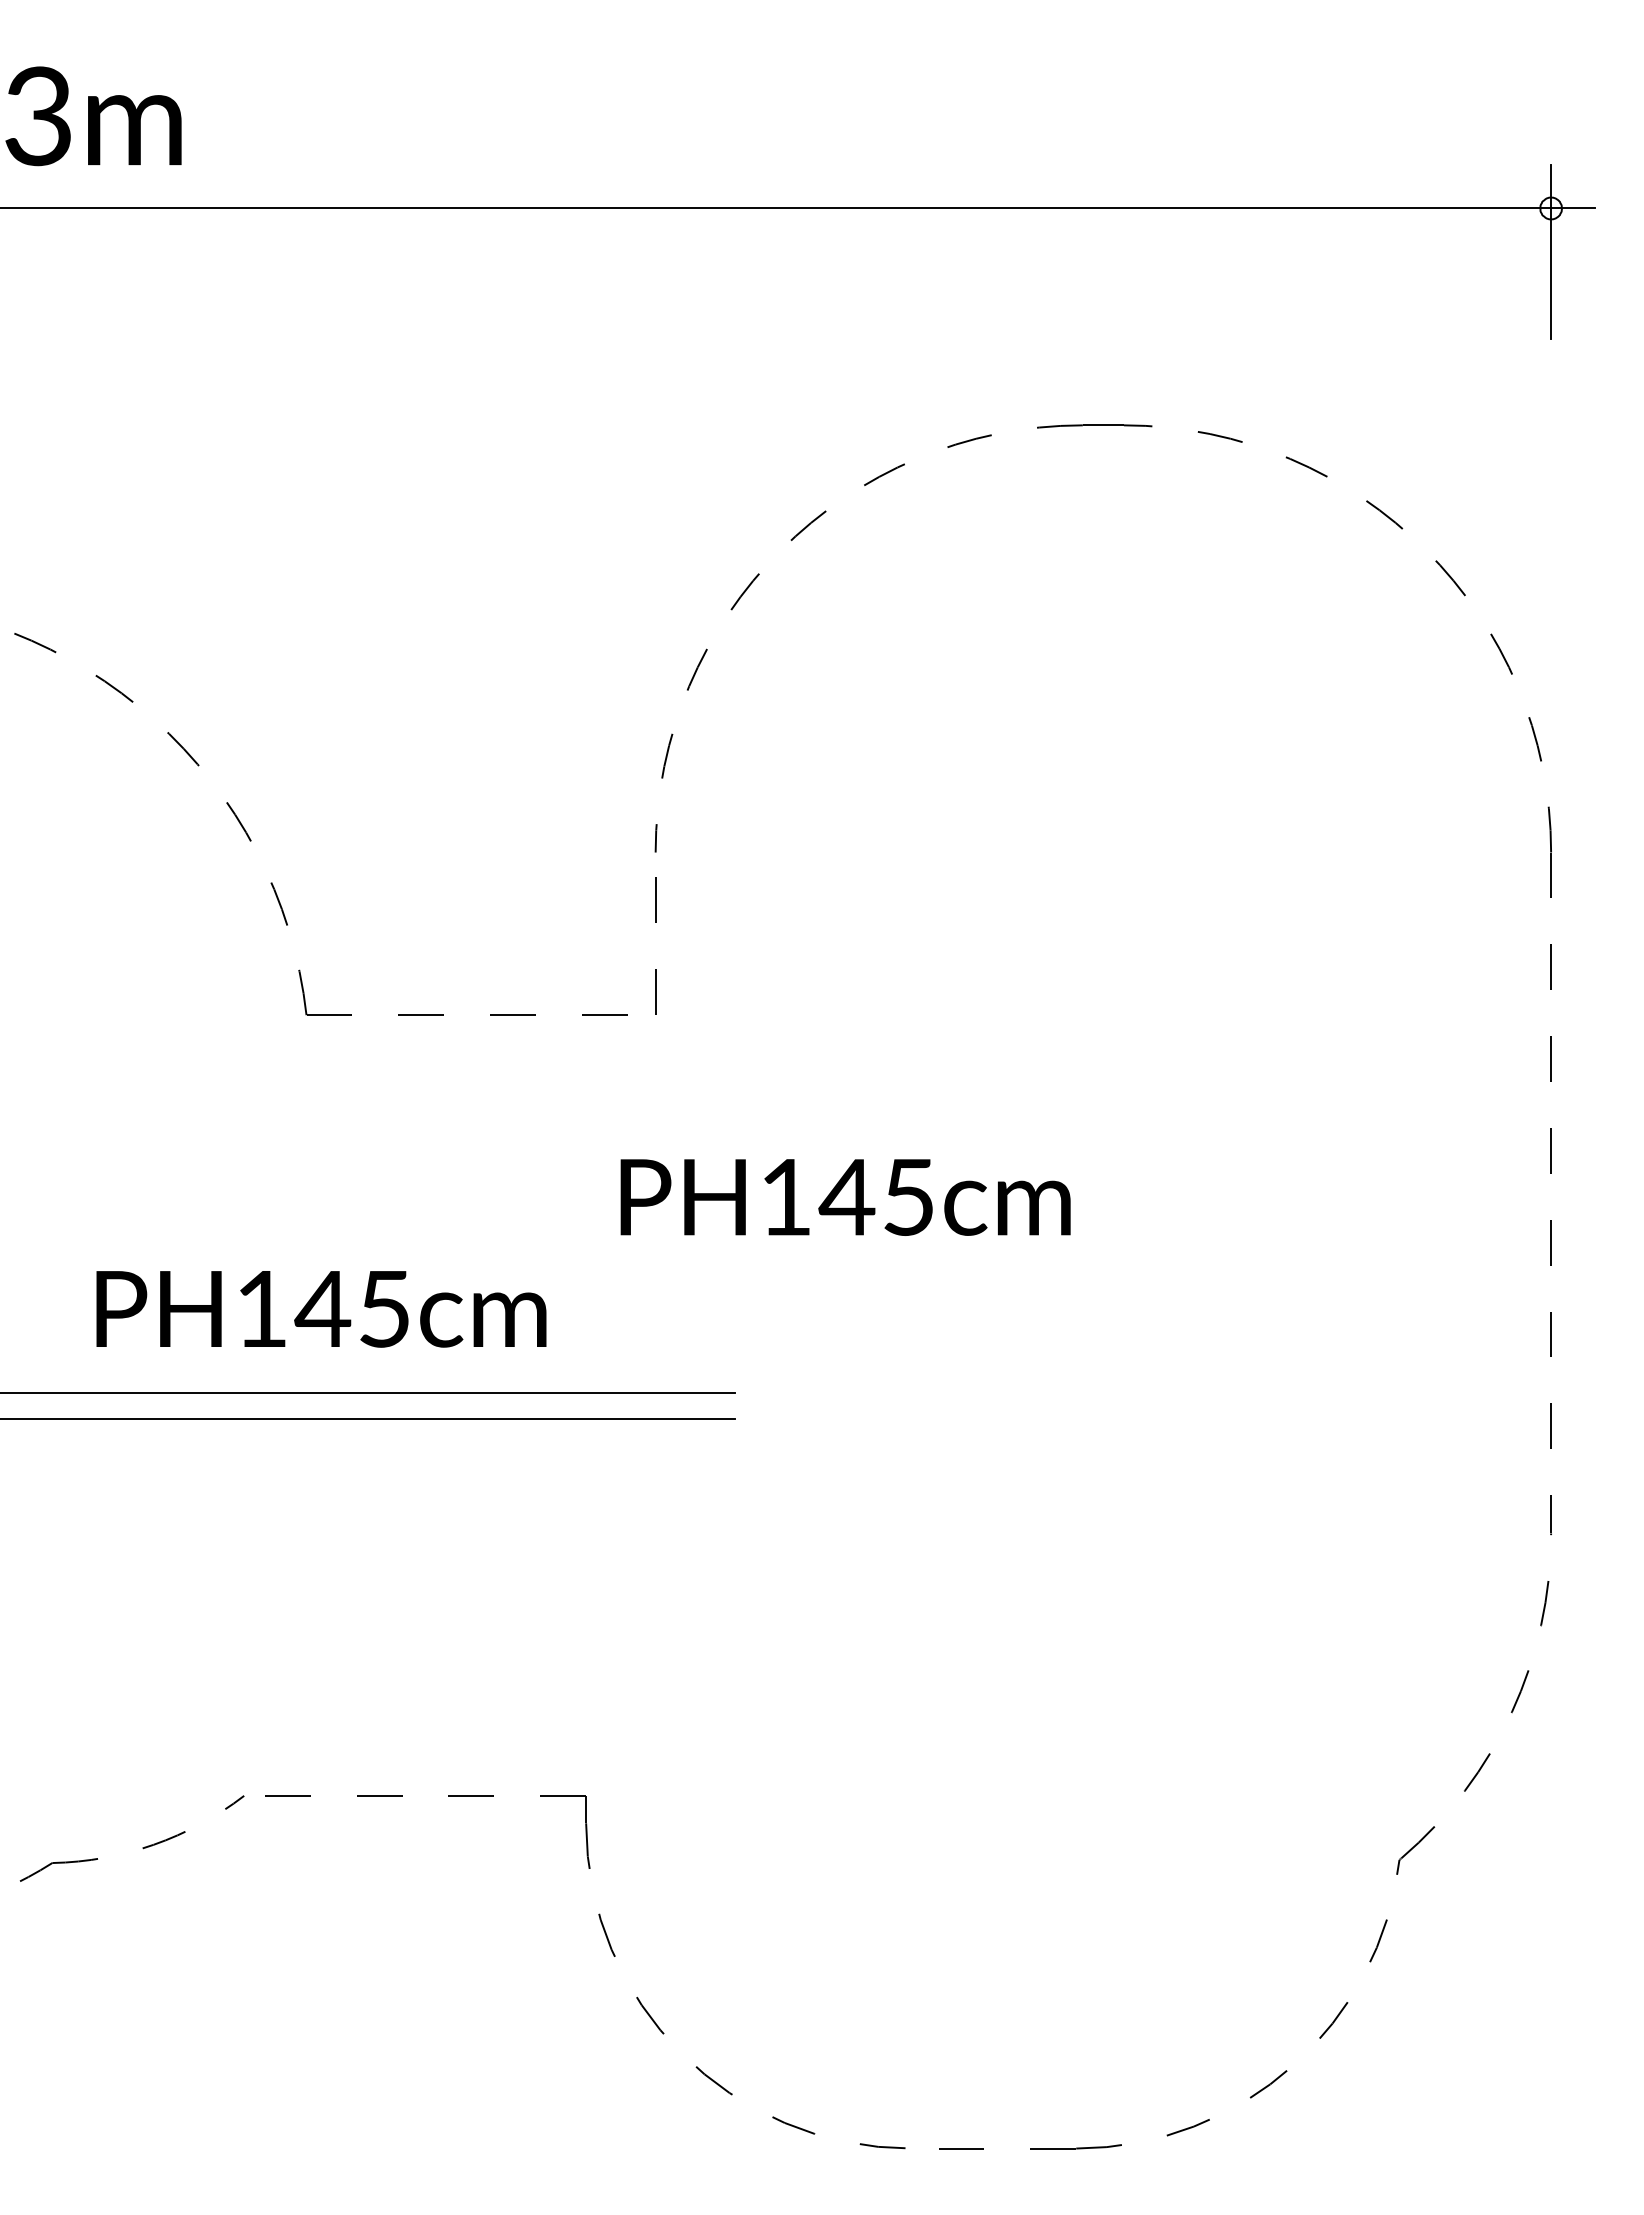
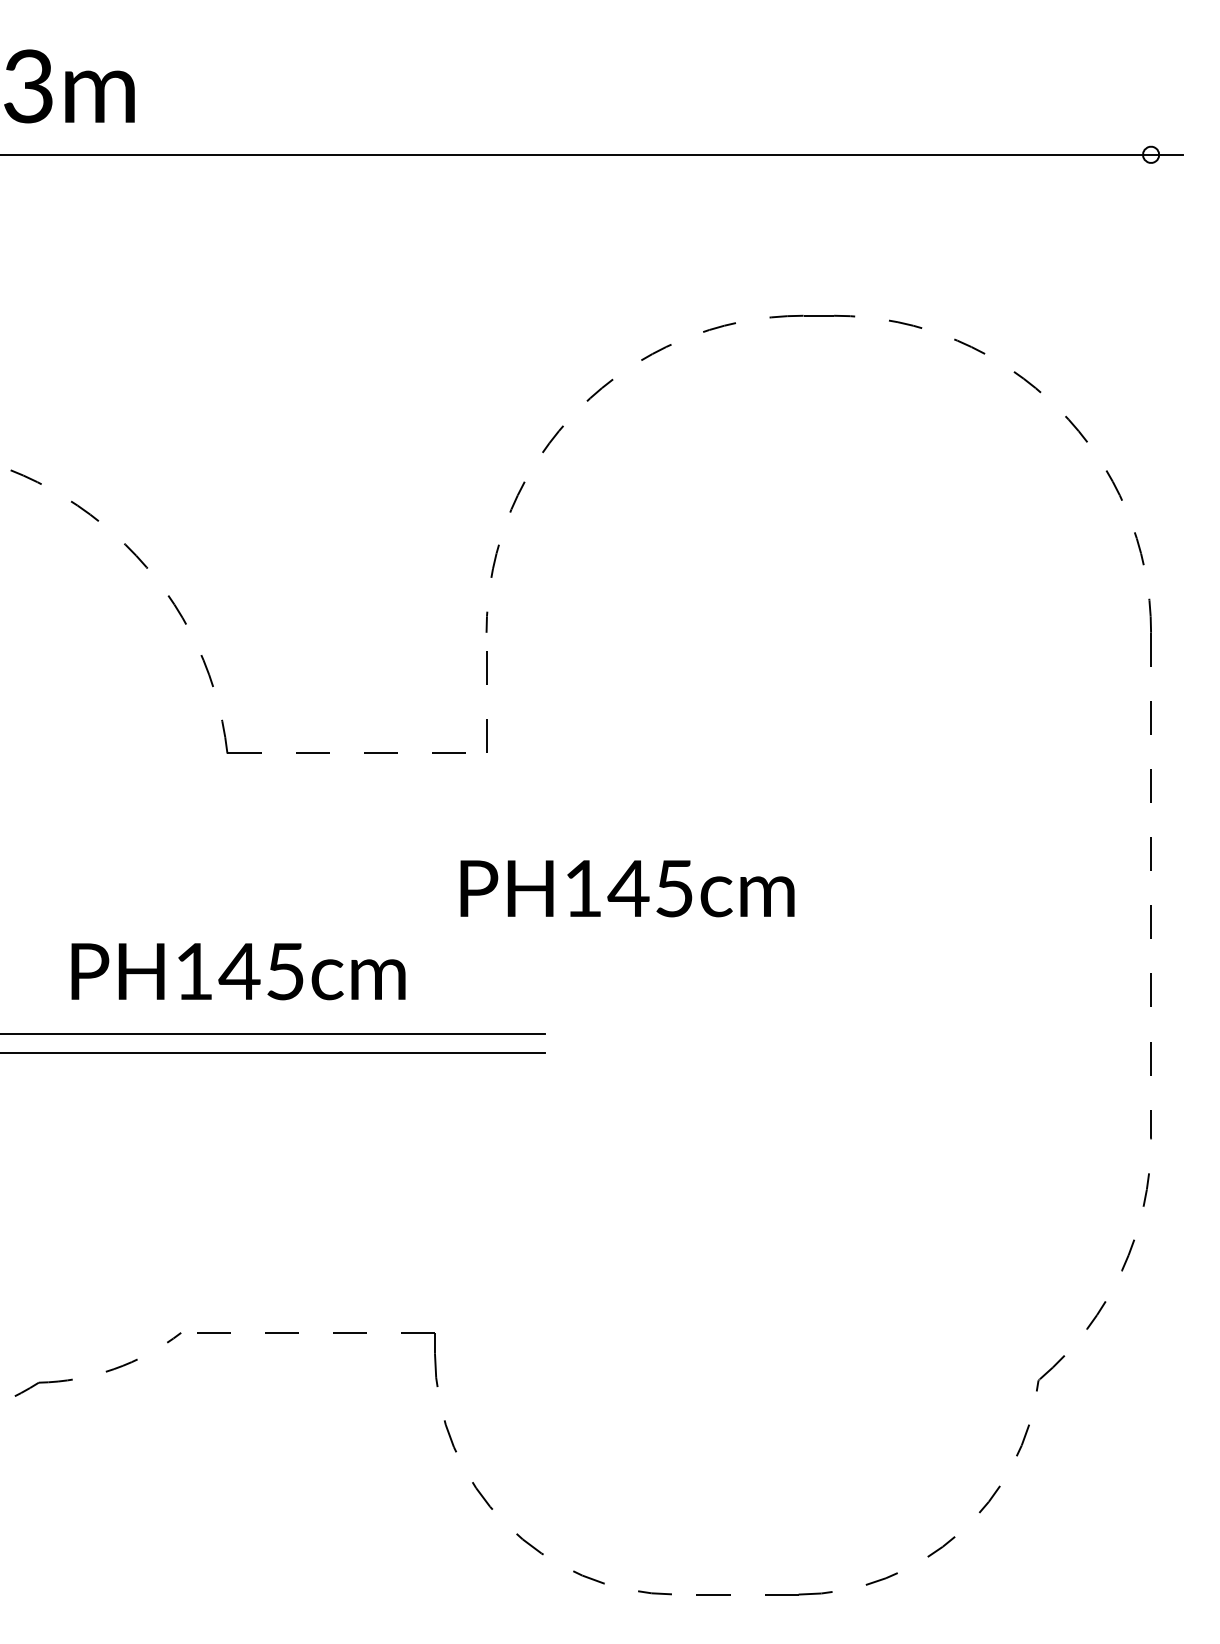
line: (1551, 251) -> (1151, 186), removed

